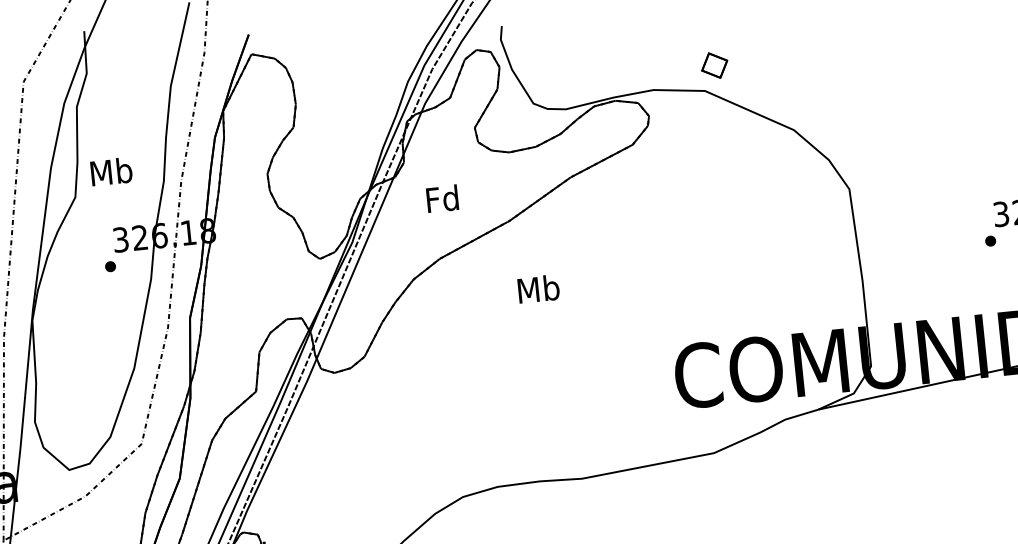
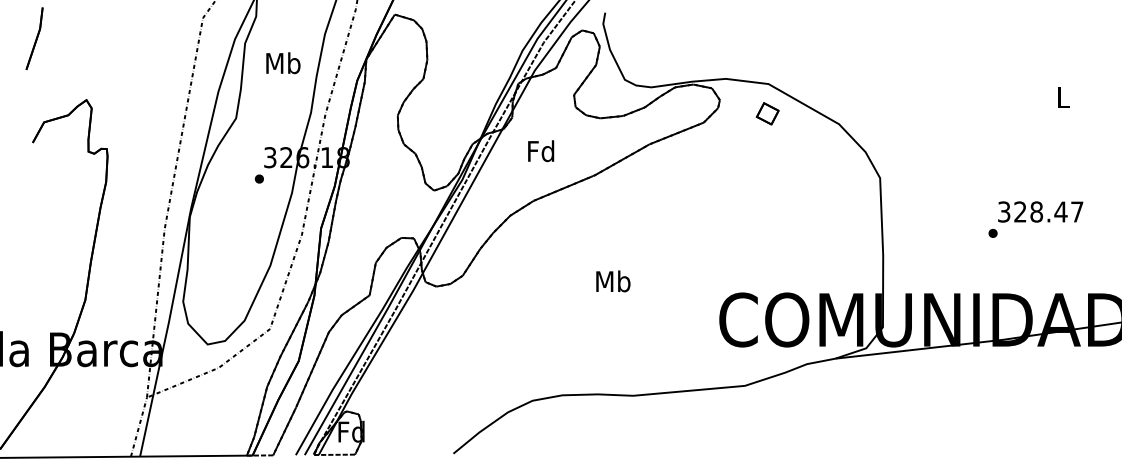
part: (714, 65) -> (767, 113), moved
text: (111, 172) -> (283, 63), moved
text: (538, 289) -> (613, 281), moved

